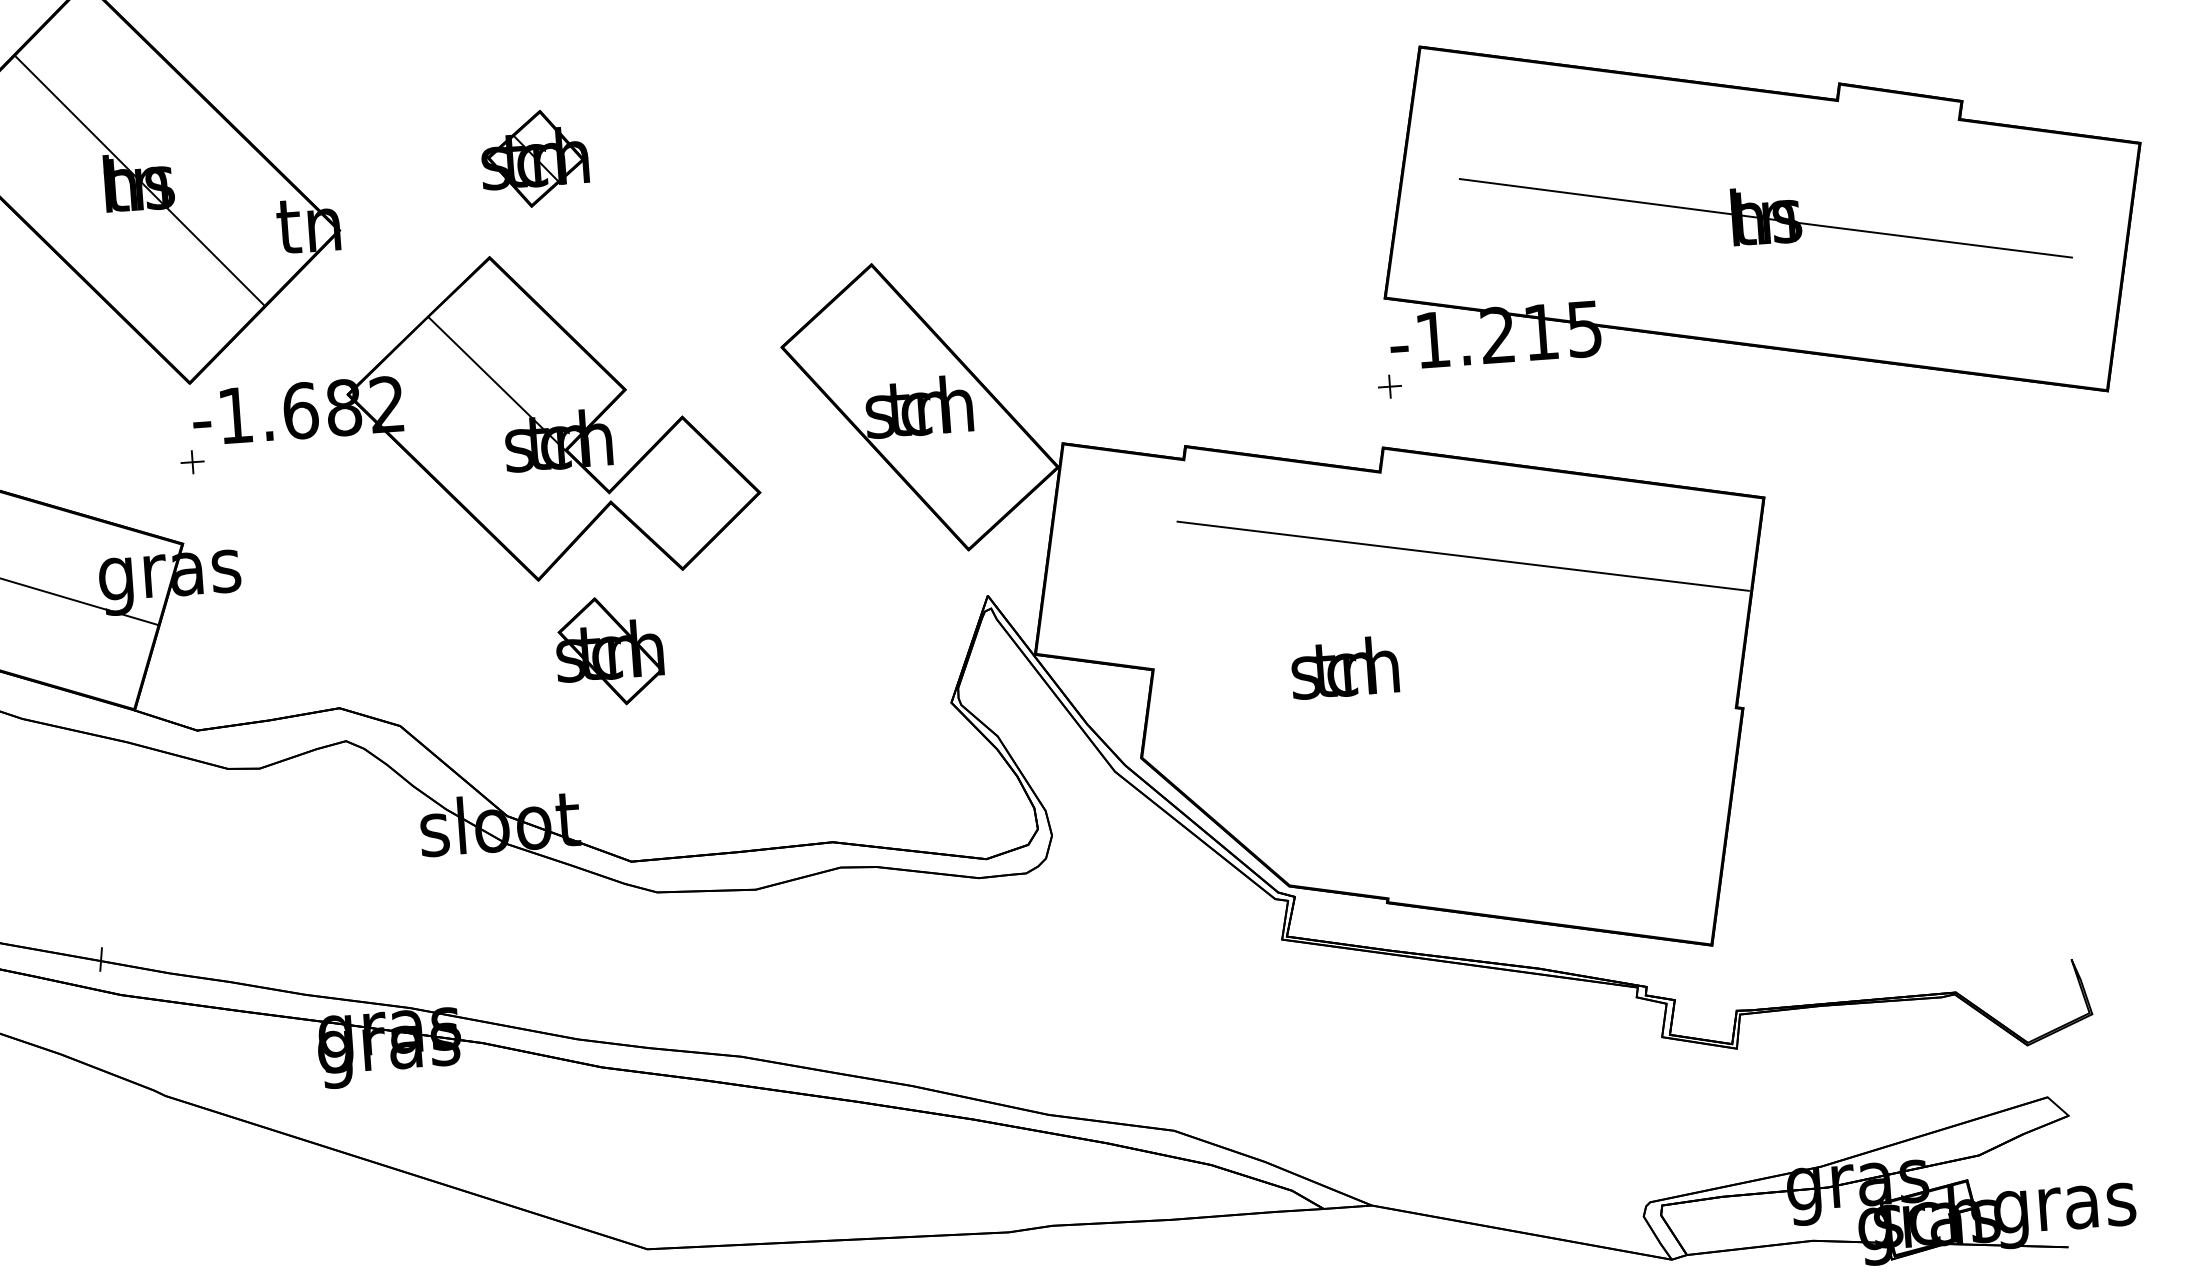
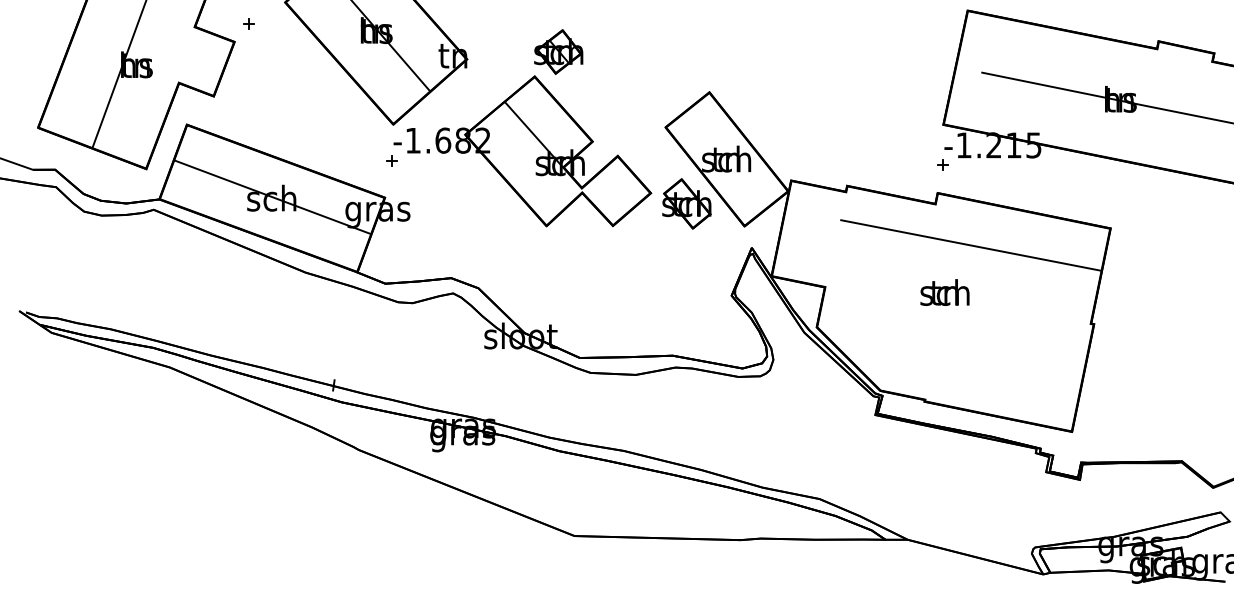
part: (534, 157) -> (558, 51), moved
part: (608, 650) -> (686, 203), moved
text: (1343, 667) -> (944, 292), moved

